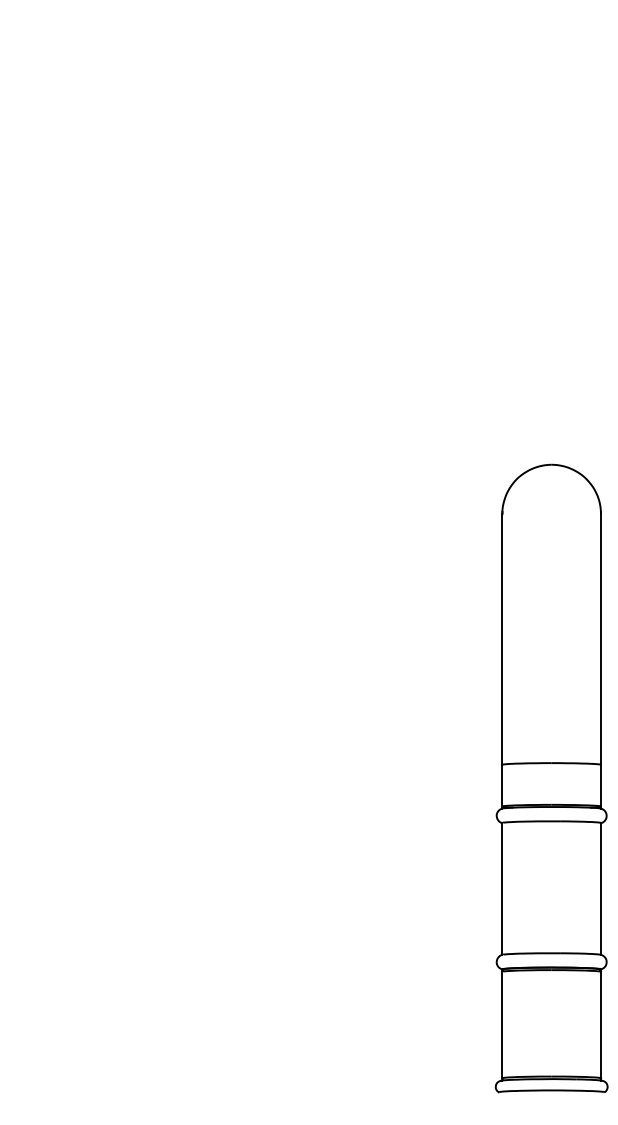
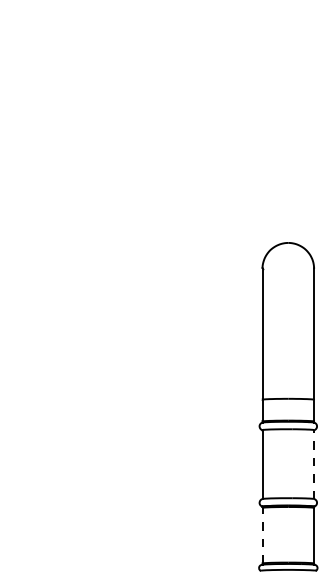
line: (601, 888) -> (314, 464), solid -> dashed
line: (502, 1024) -> (262, 535), solid -> dashed

